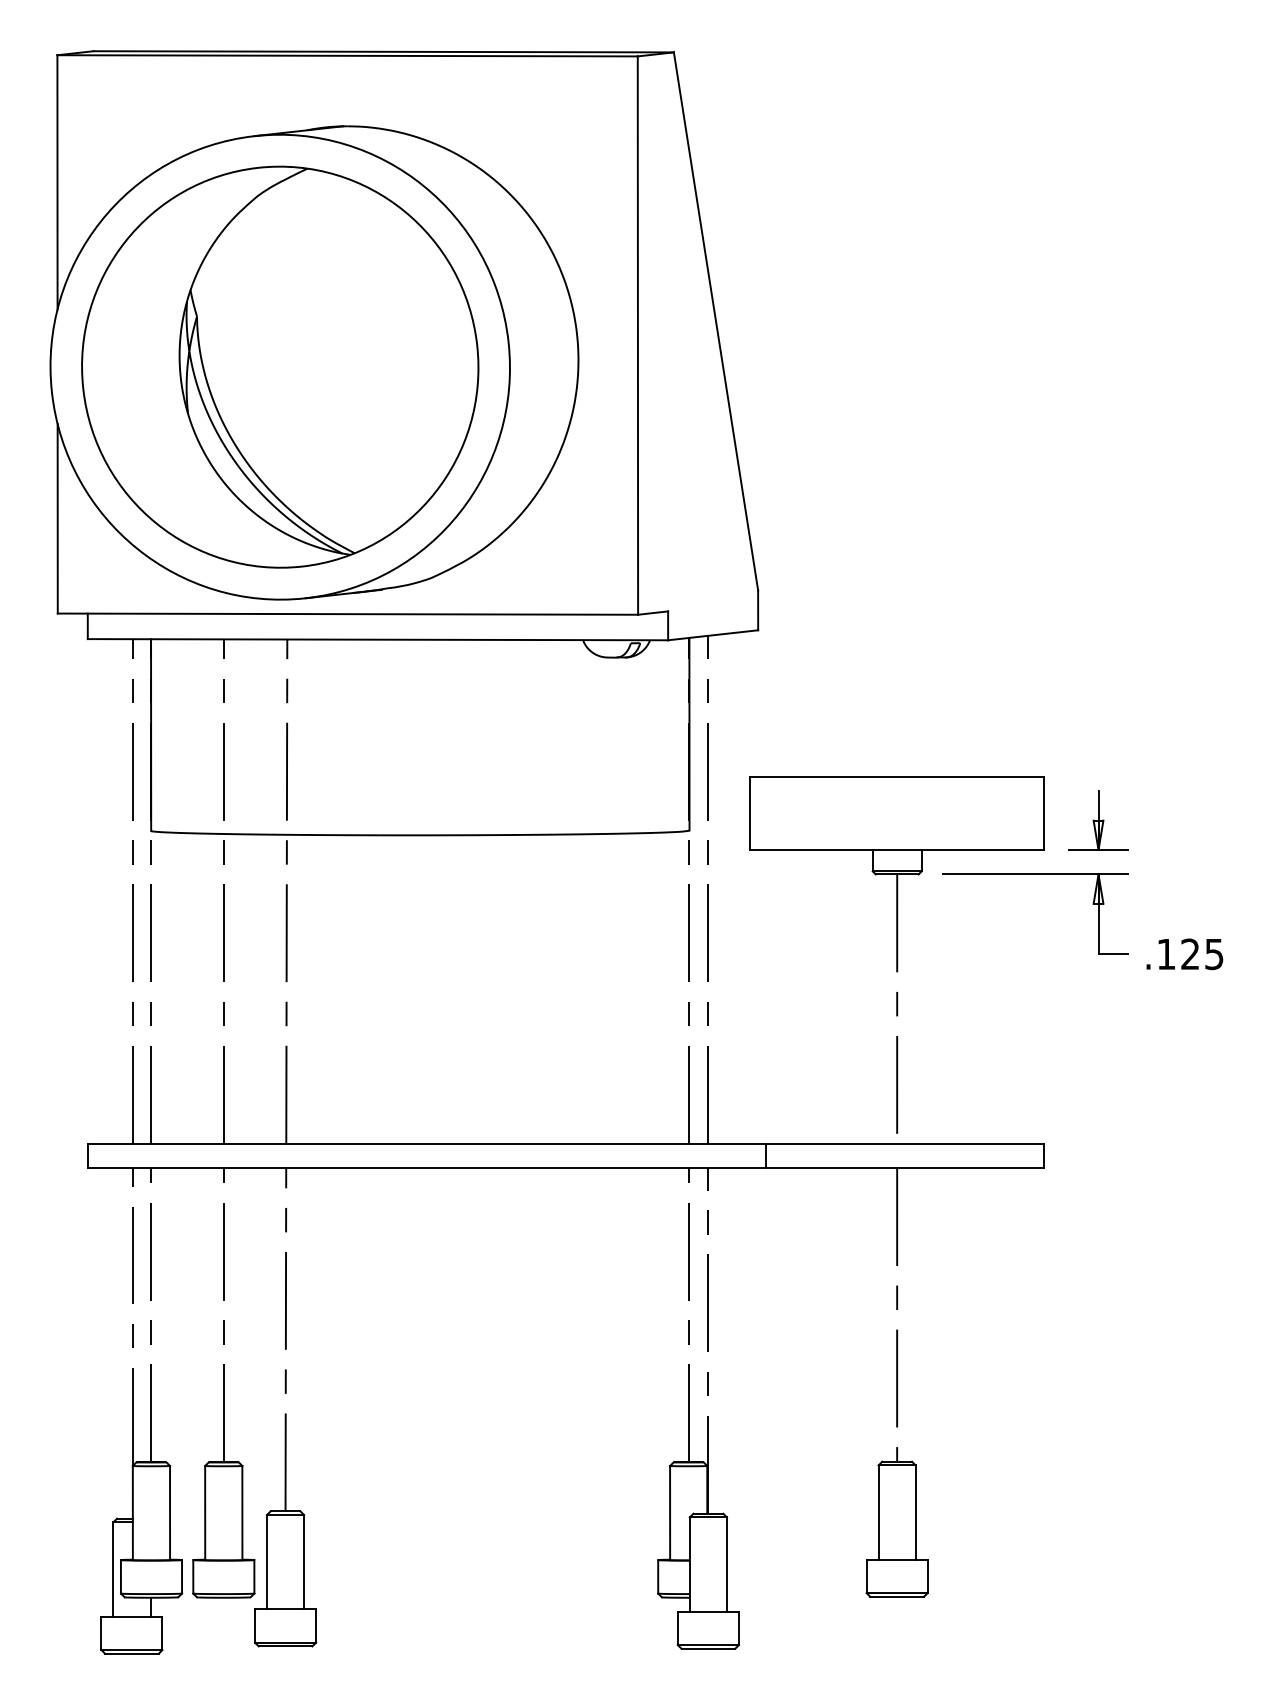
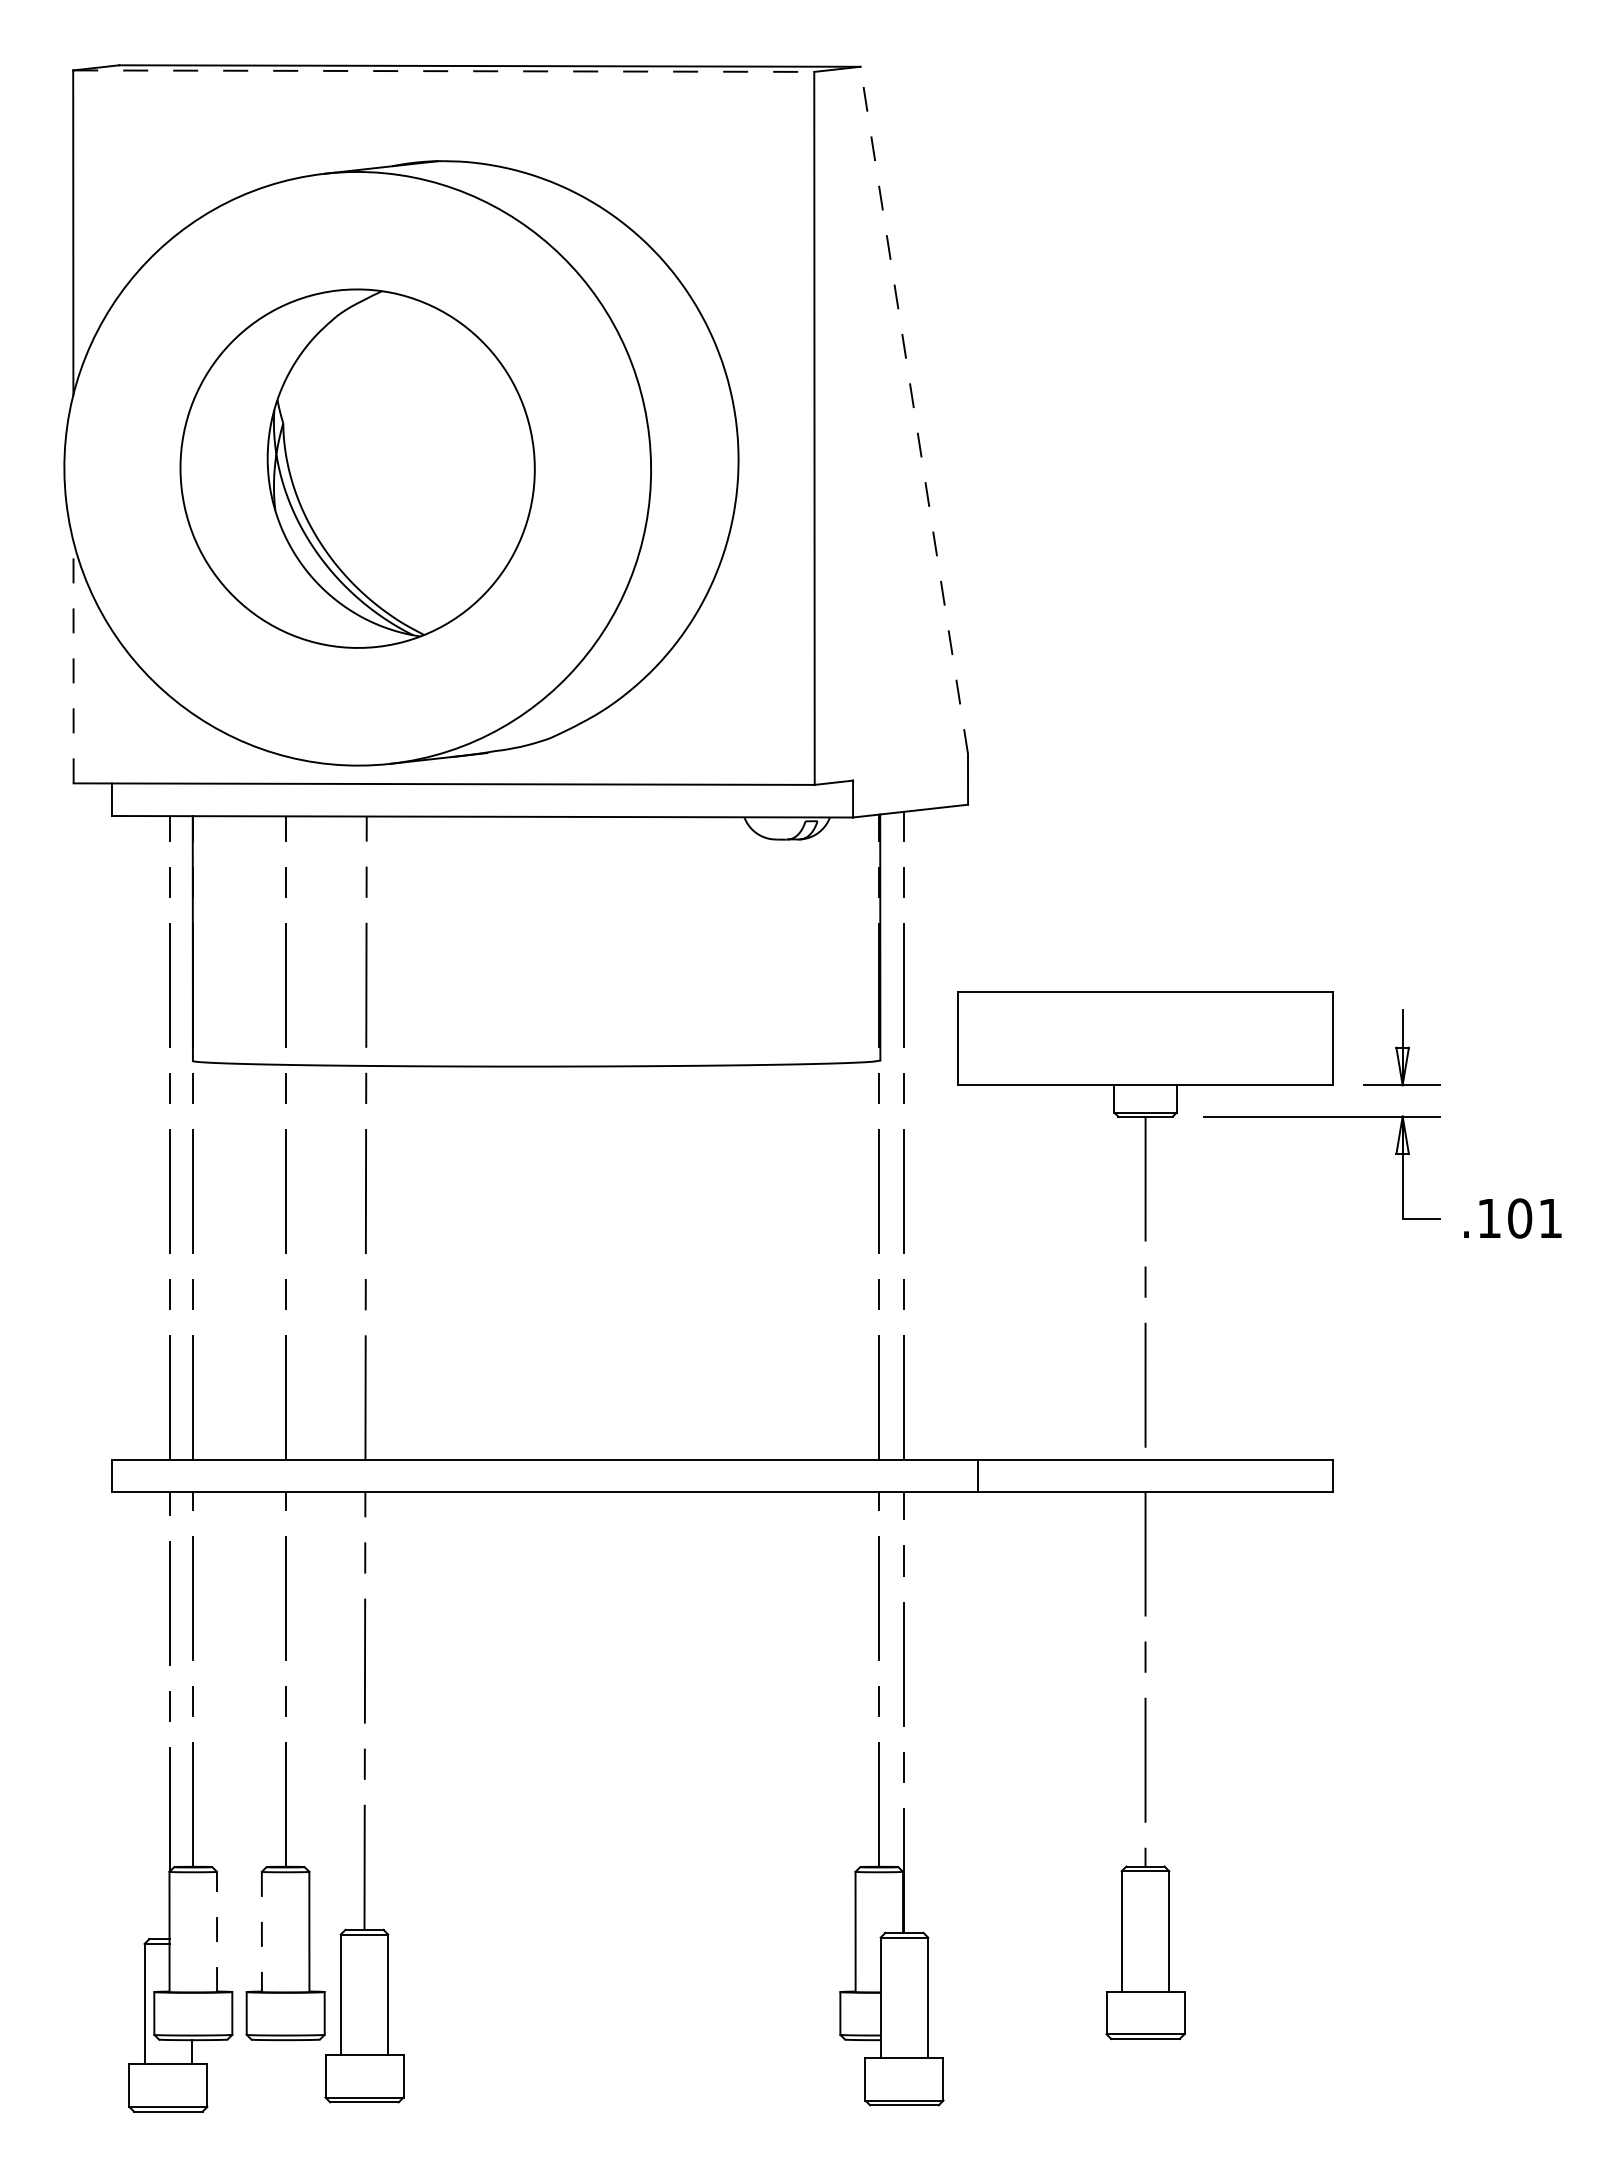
line: (347, 56) -> (443, 71), solid -> dashed
line: (716, 321) -> (914, 410), solid -> dashed
part: (280, 366) -> (357, 468), size x0.7
line: (57, 518) -> (73, 661), solid -> dashed
text: (1201, 954) -> (1534, 1218), .125 -> .101
line: (170, 1512) -> (217, 1931), solid -> dashed
line: (204, 1513) -> (261, 1932), solid -> dashed

